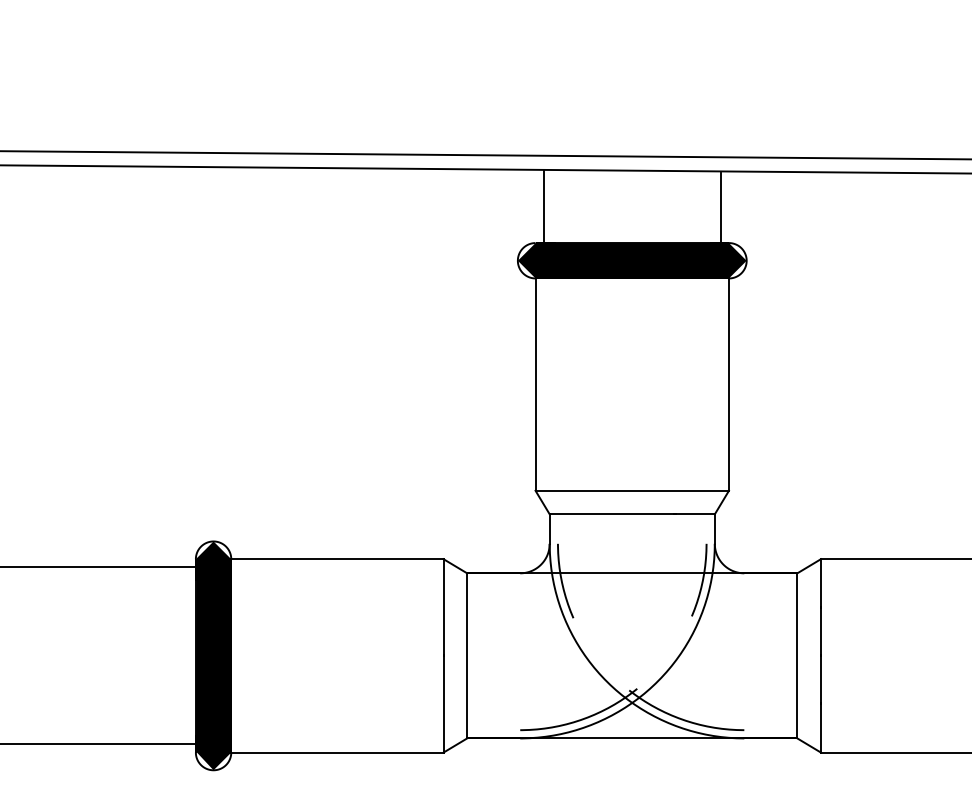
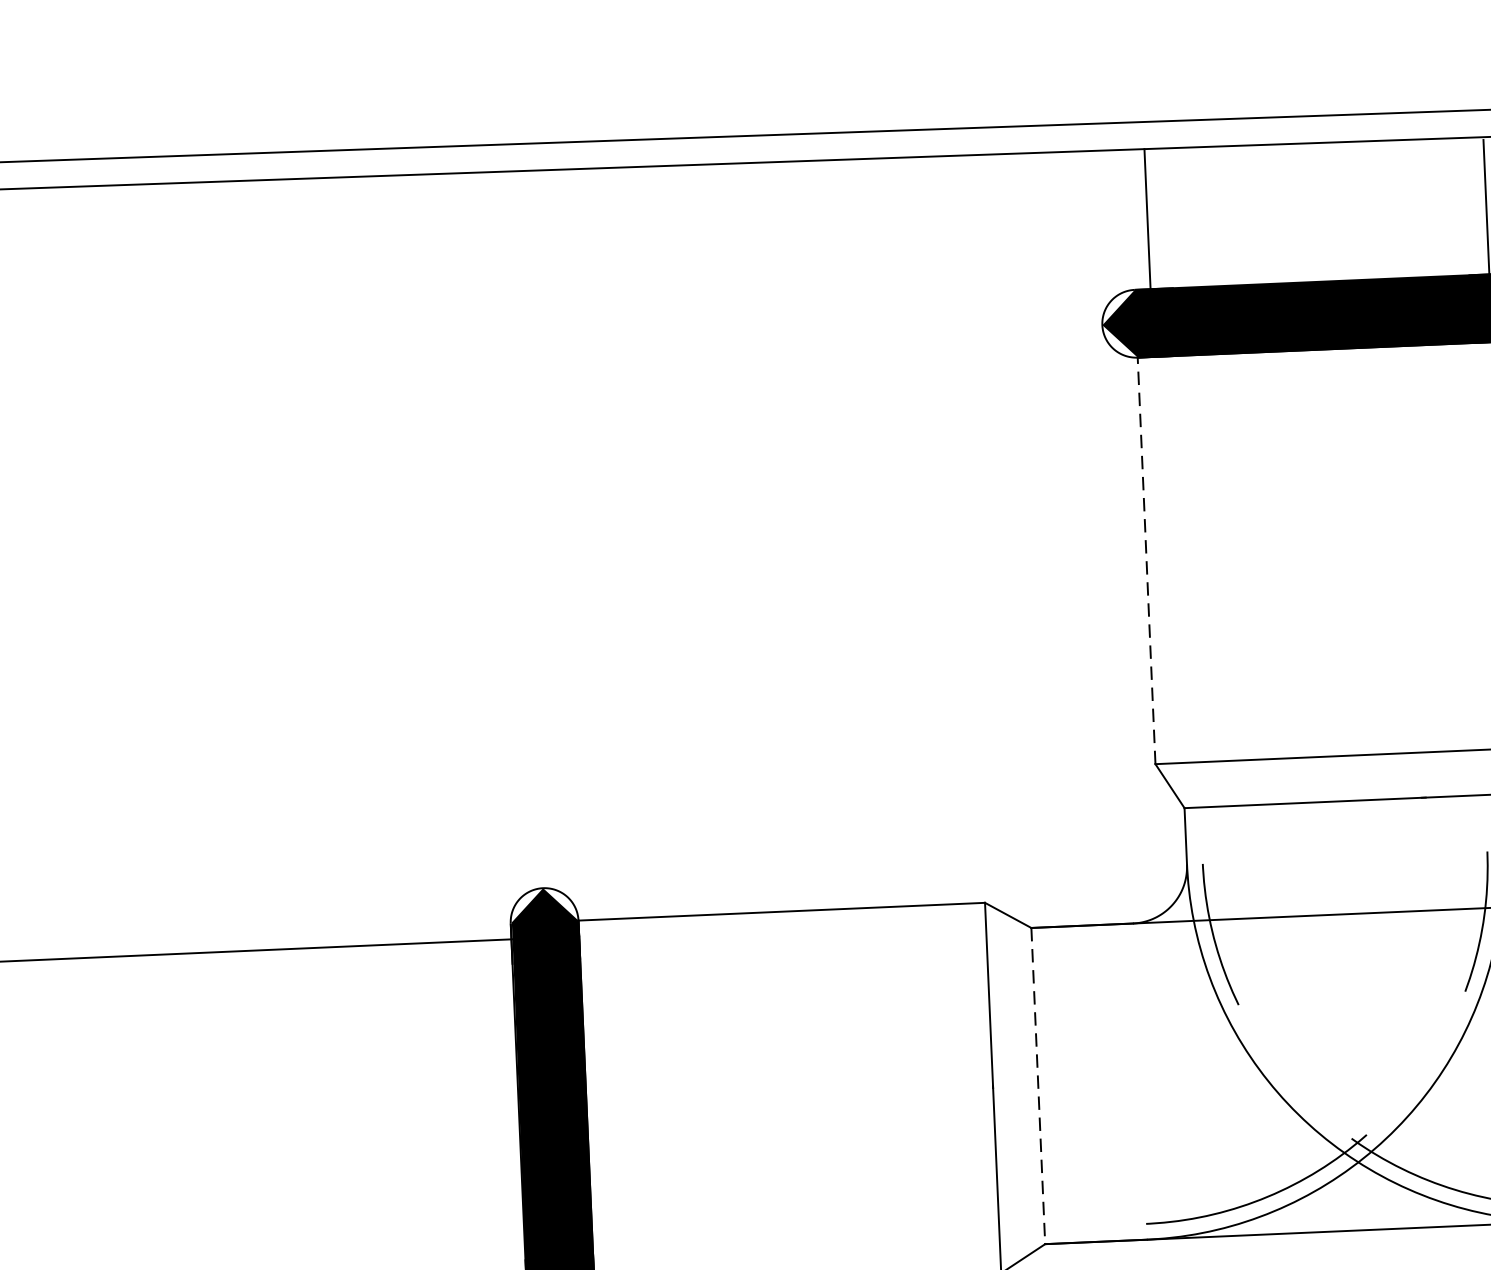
line: (535, 384) -> (1146, 560), solid -> dashed
line: (467, 655) -> (1038, 1085), solid -> dashed

